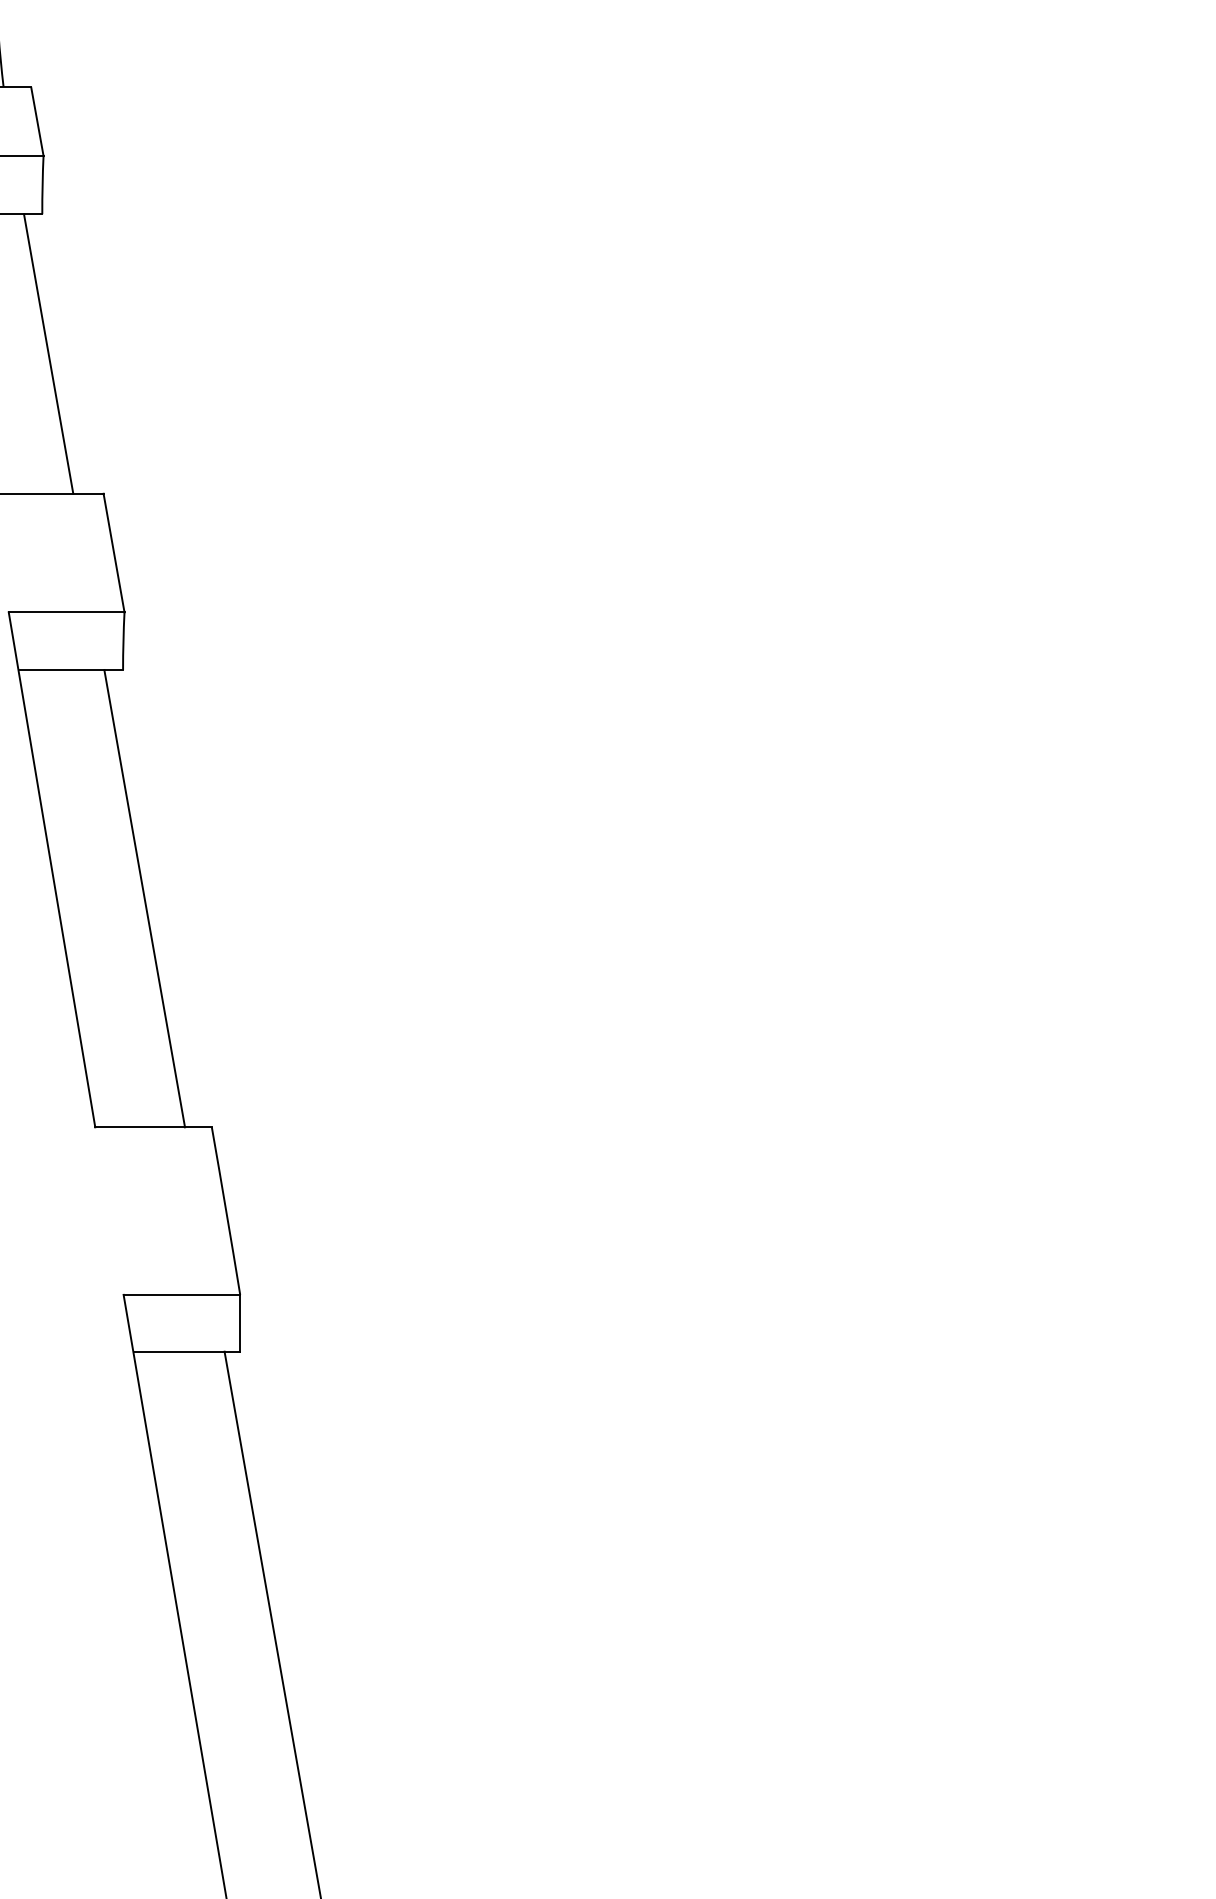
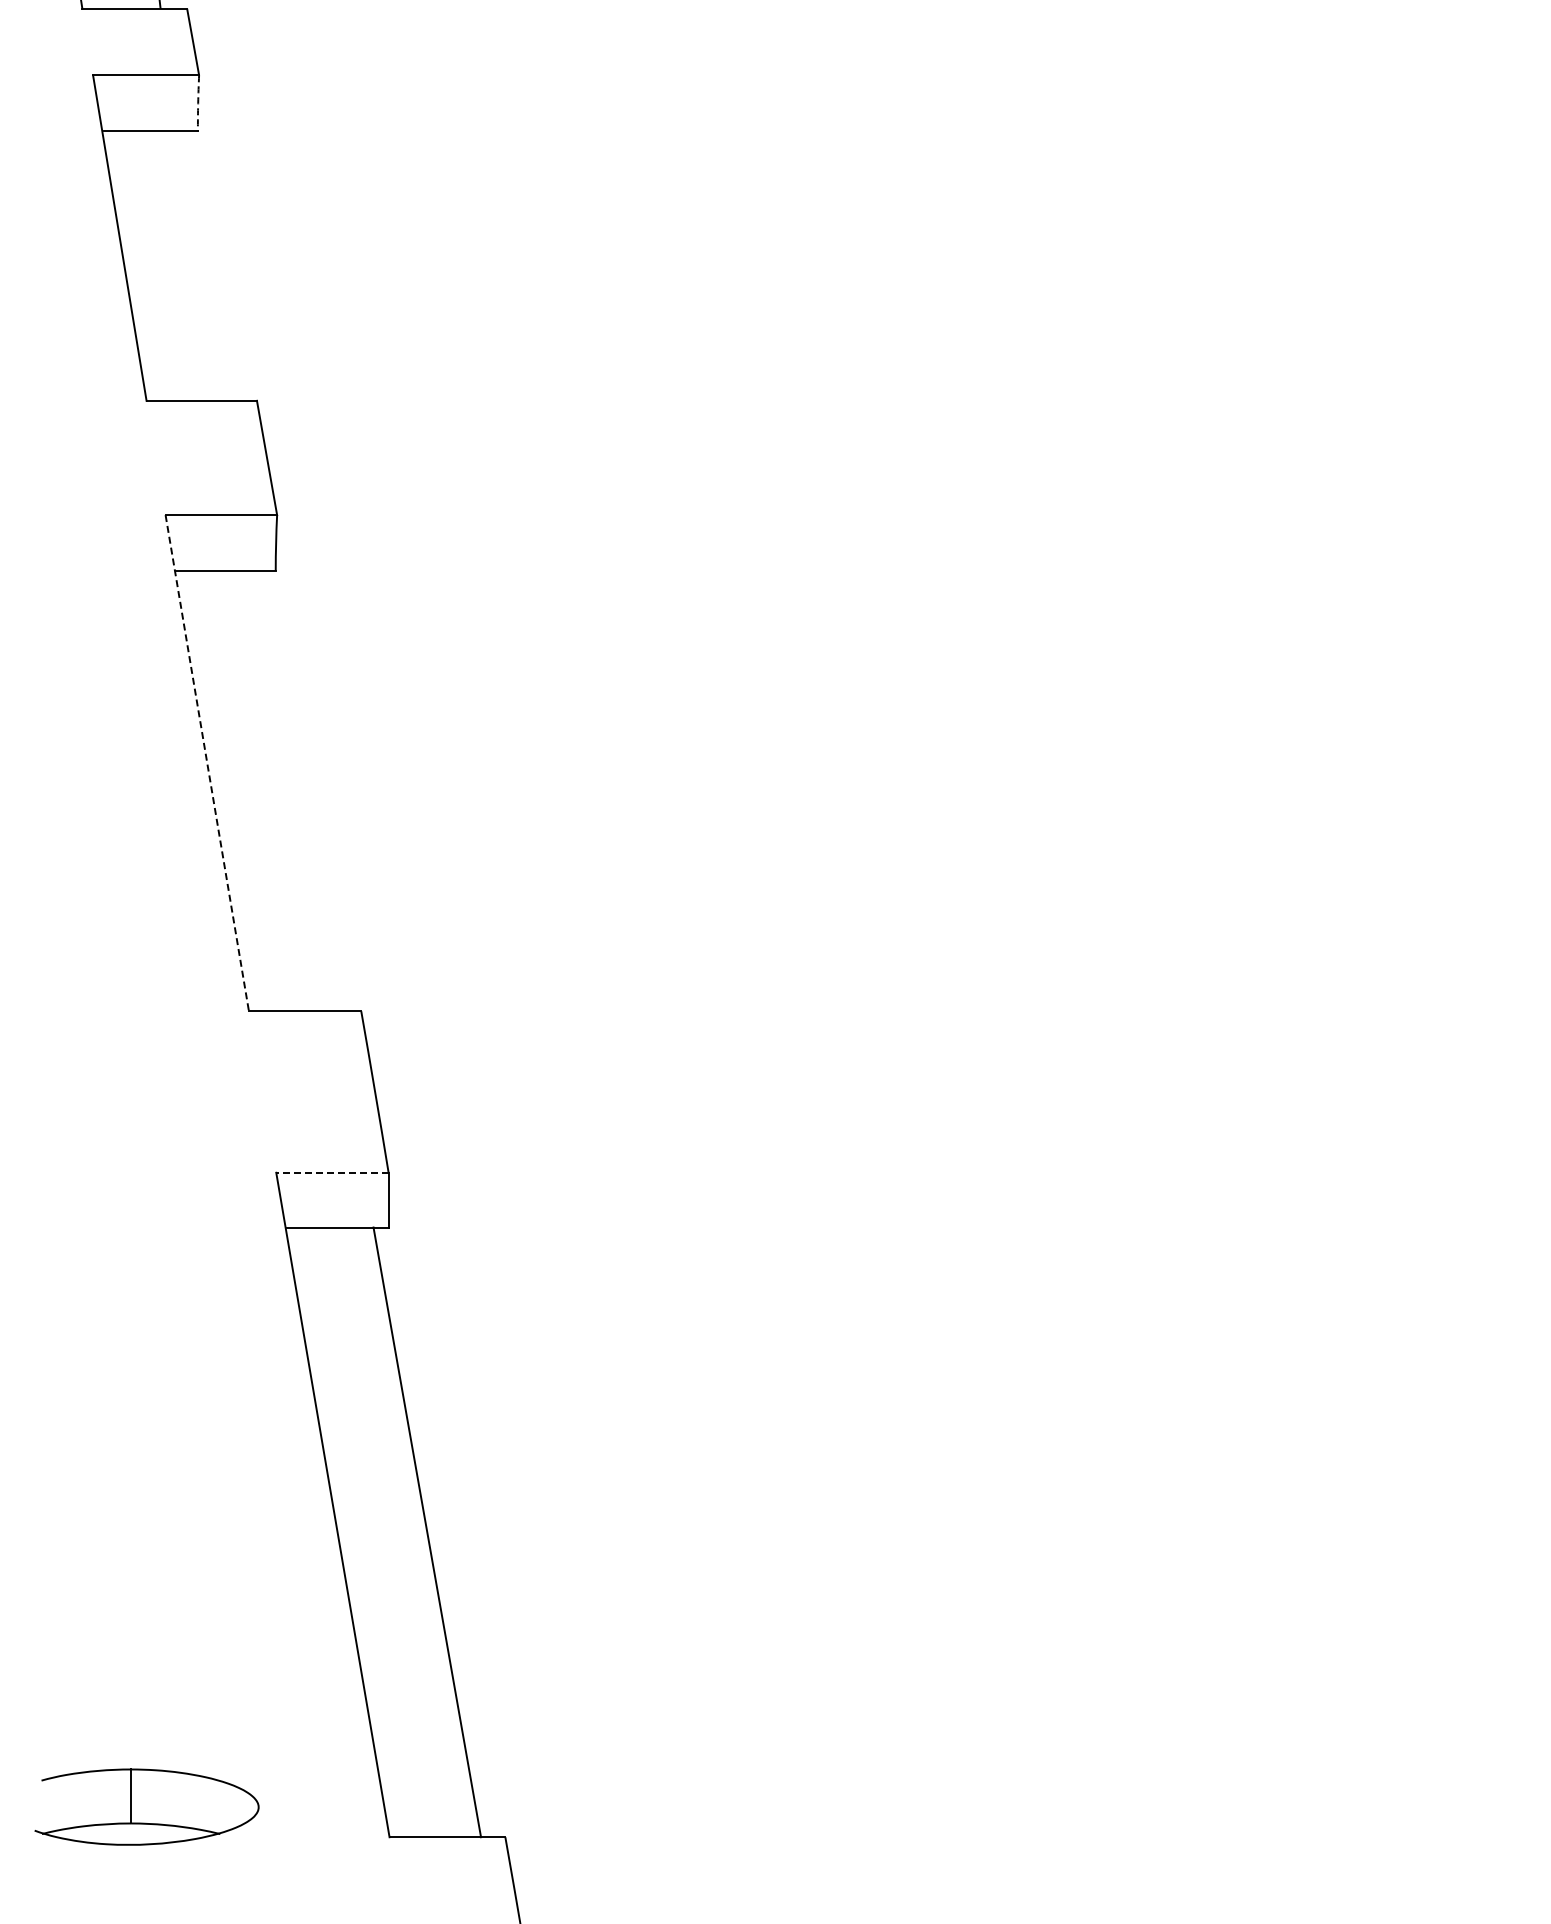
line: (42, 185) -> (198, 103), solid -> dashed
line: (48, 353) -> (203, 265), removed
line: (52, 870) -> (207, 763), solid -> dashed
line: (144, 898) -> (296, 790), removed
line: (180, 1294) -> (331, 1172), solid -> dashed

